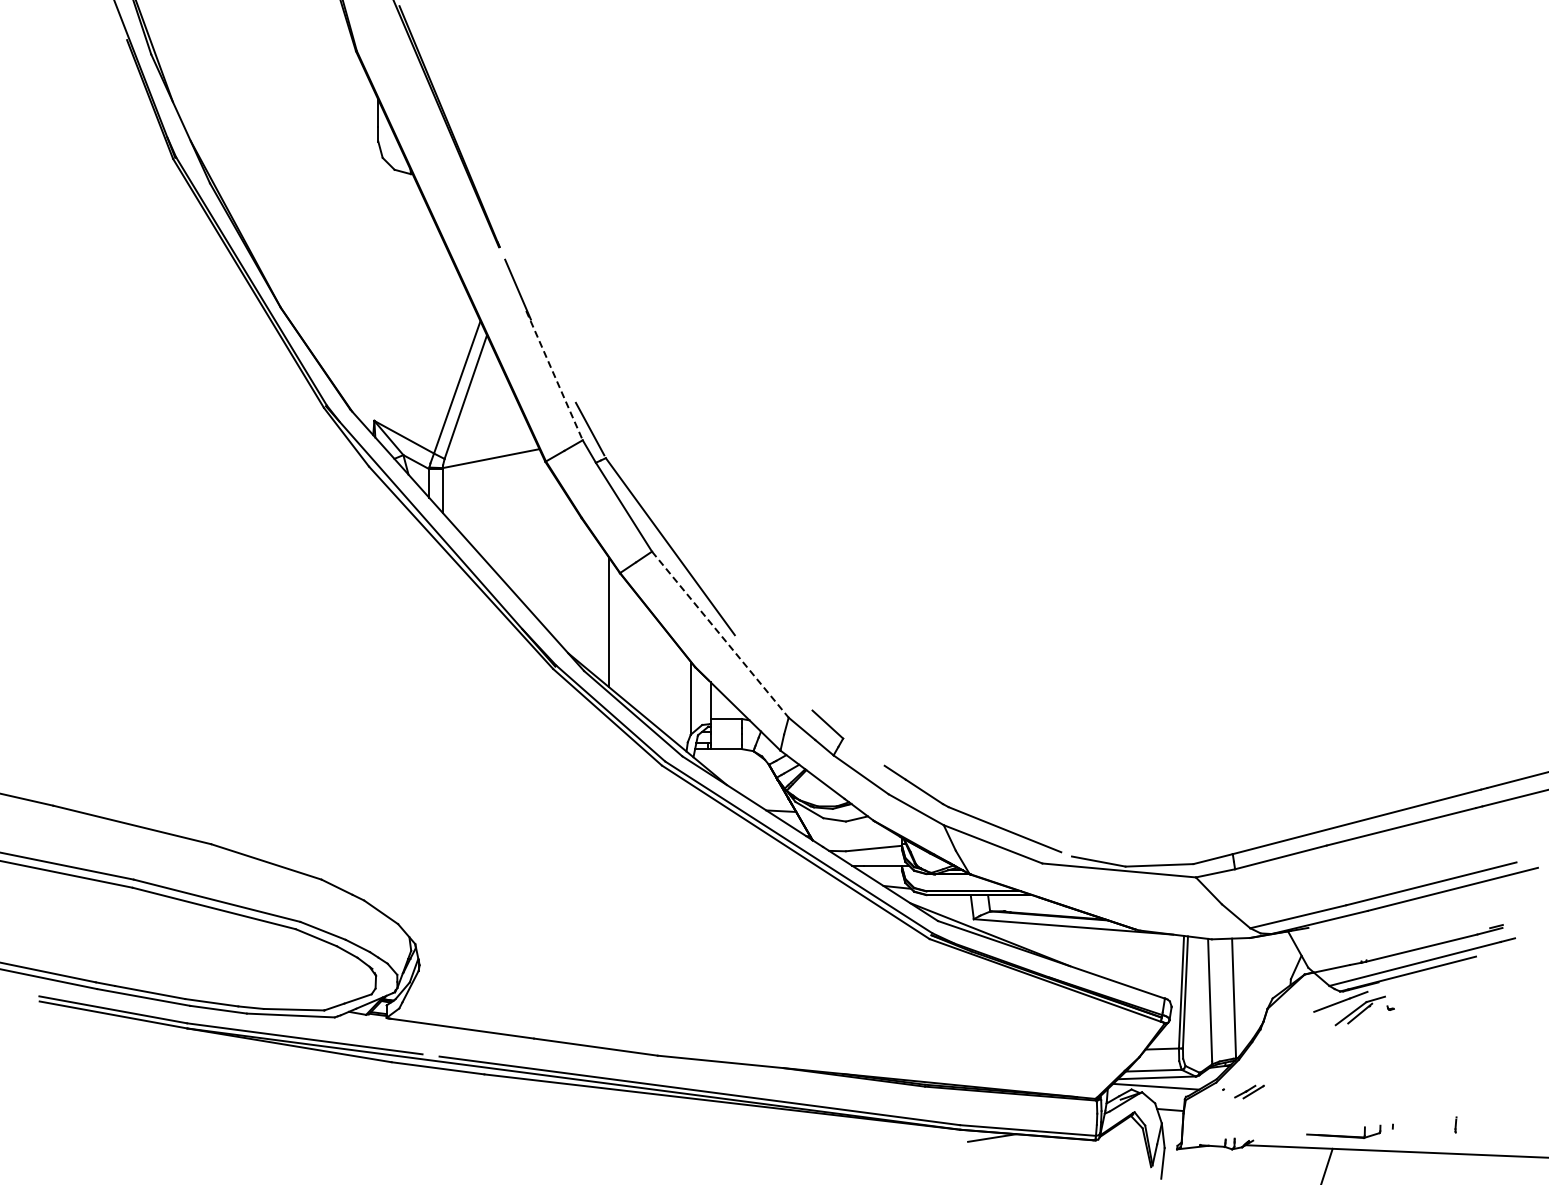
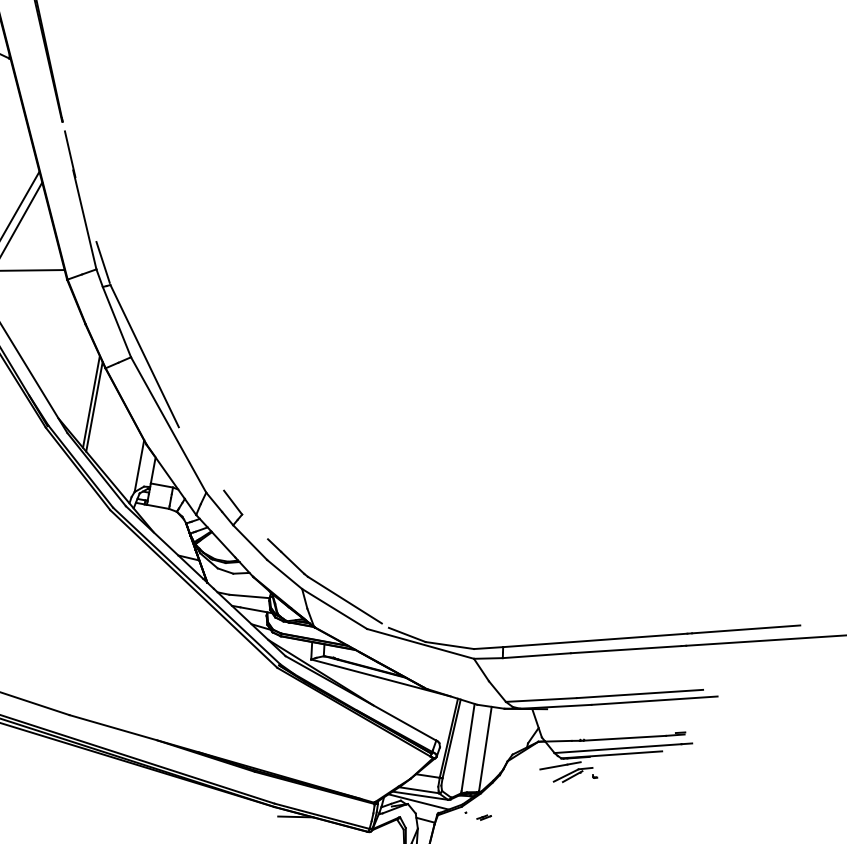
line: (554, 375) -> (84, 219), dashed -> solid
line: (614, 628) -> (94, 406), added
line: (720, 634) -> (168, 424), dashed -> solid
part: (1249, 1091) -> (484, 817), size x0.62

